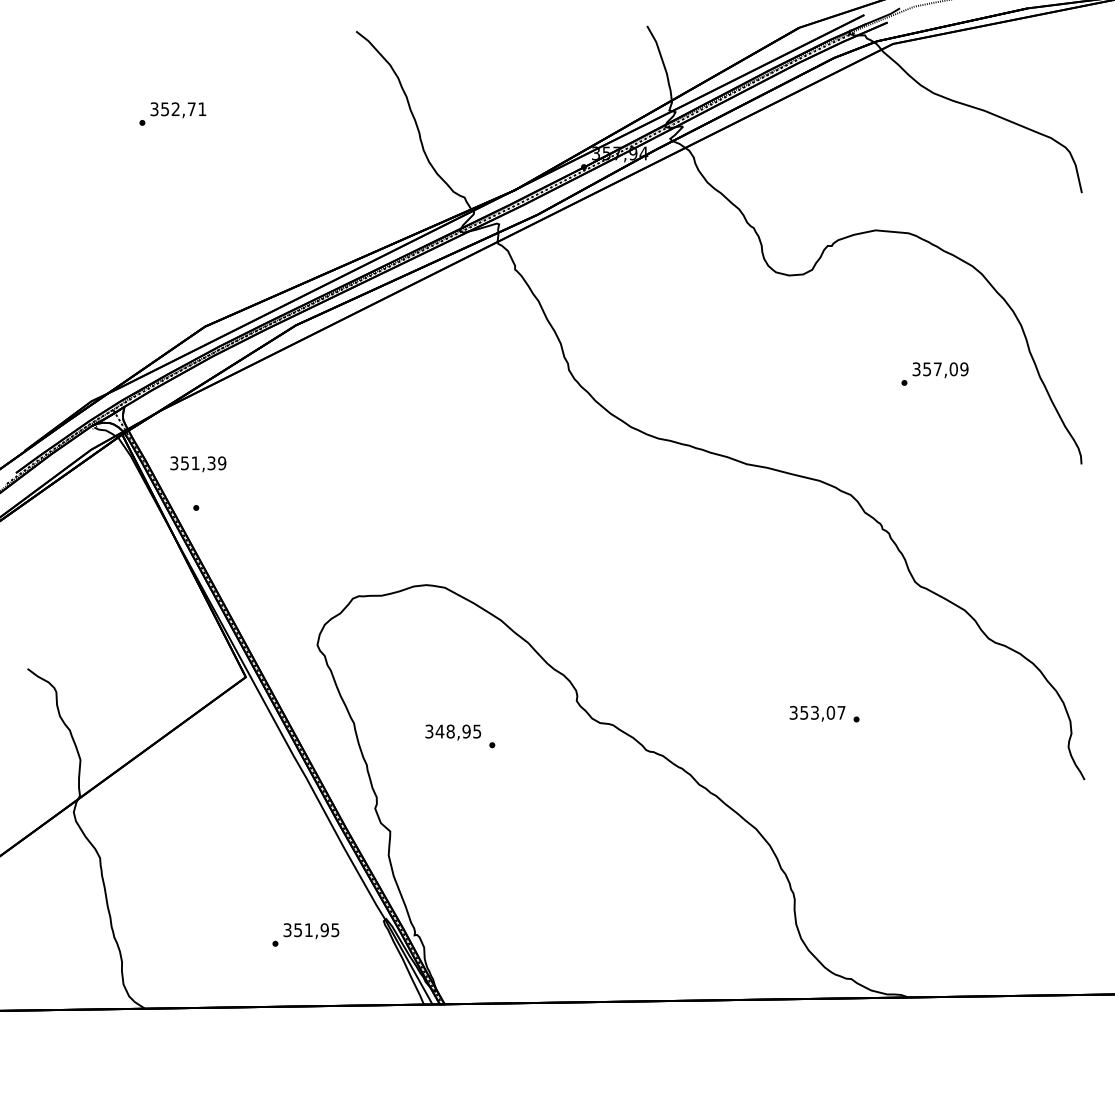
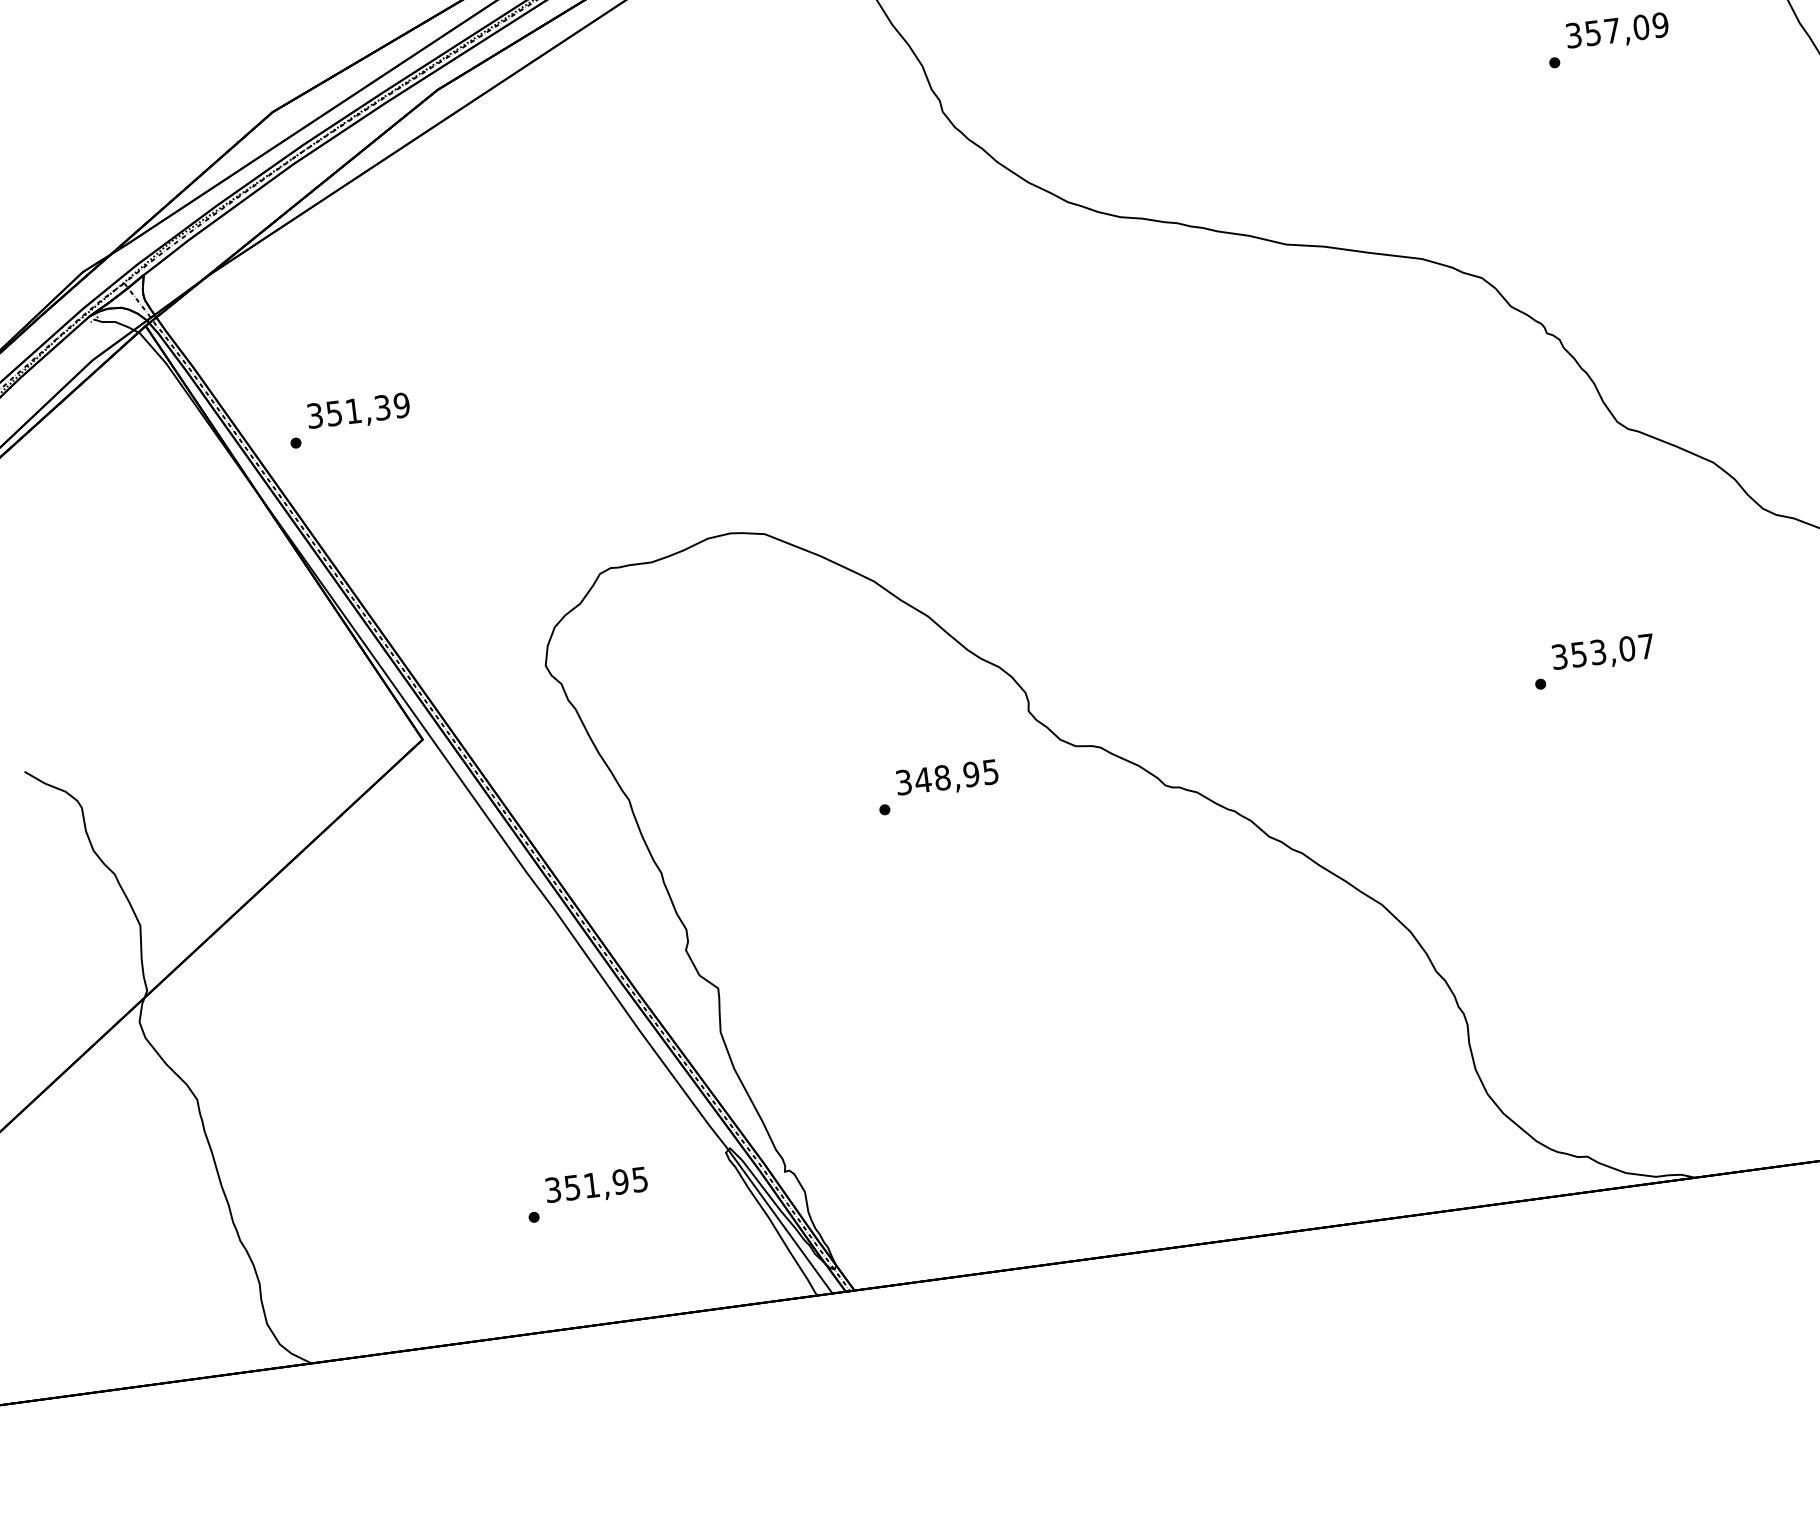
text: (198, 464) -> (359, 412), moved
text: (817, 713) -> (1603, 652), moved
text: (453, 732) -> (947, 778), moved

